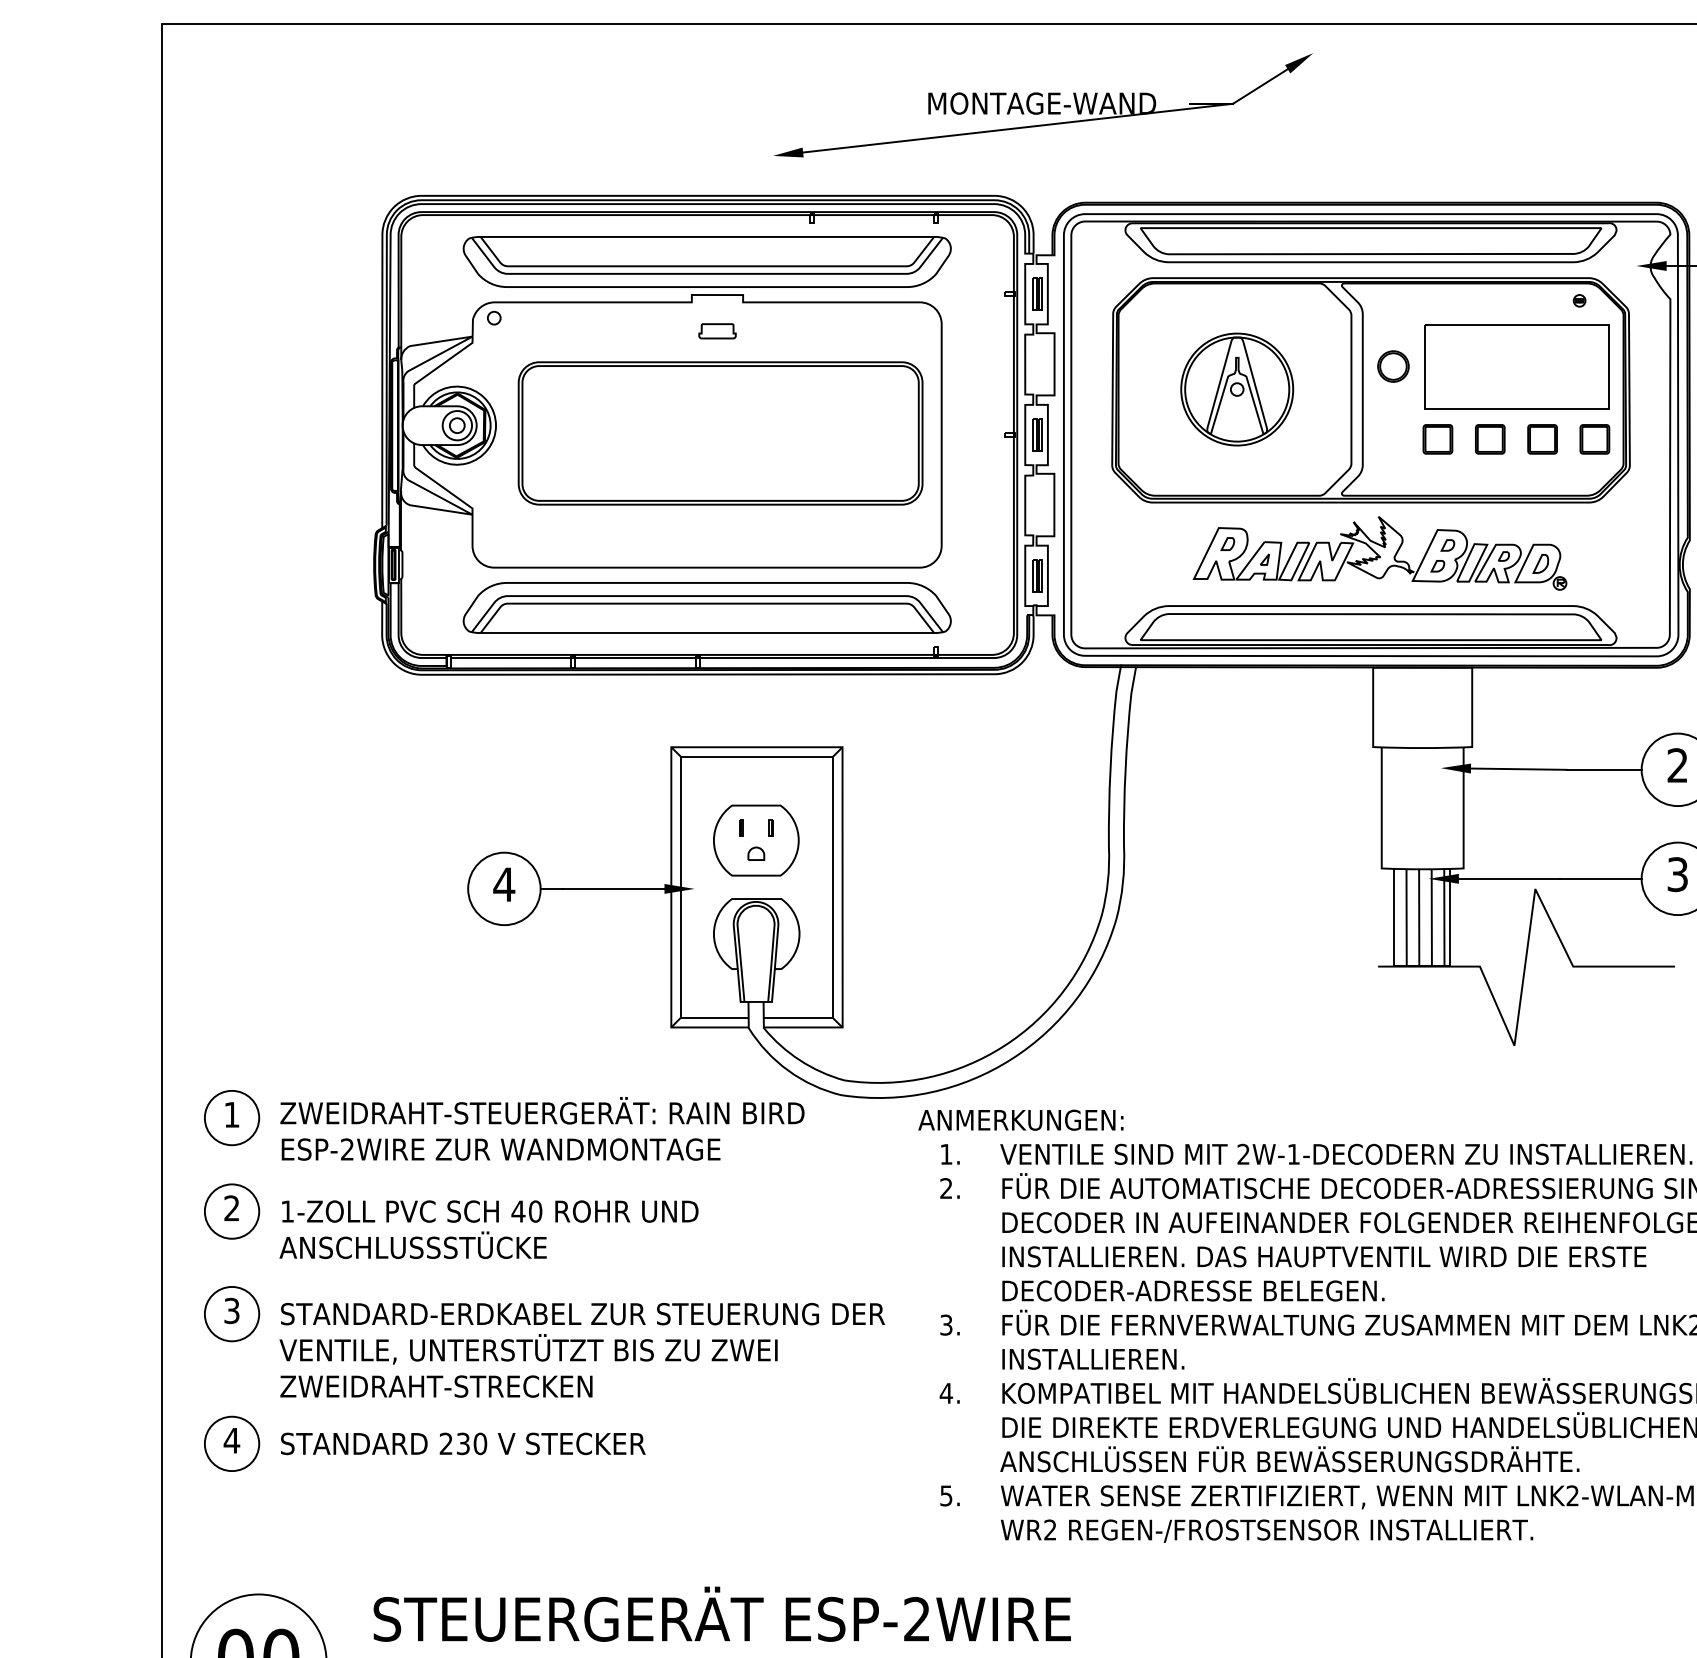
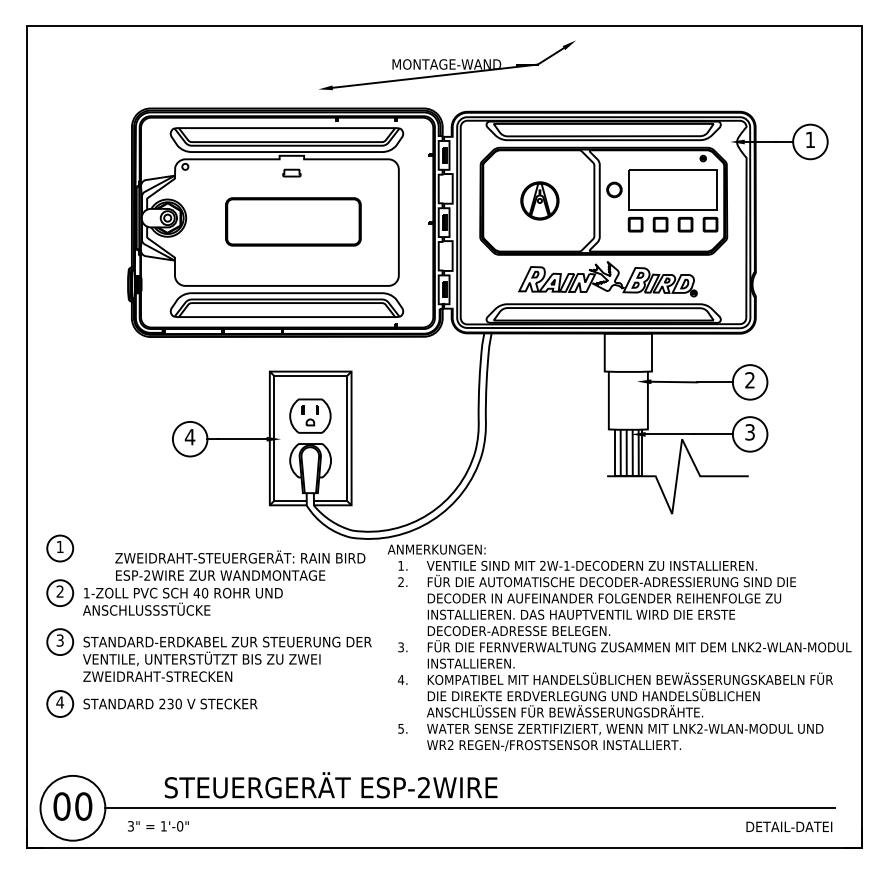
part: (1236, 388) -> (539, 200), size x0.7
part: (720, 432) -> (293, 221), size x0.7
text: (542, 1128) -> (240, 565), moved
text: (720, 1614) -> (330, 785), moved

